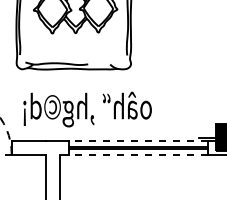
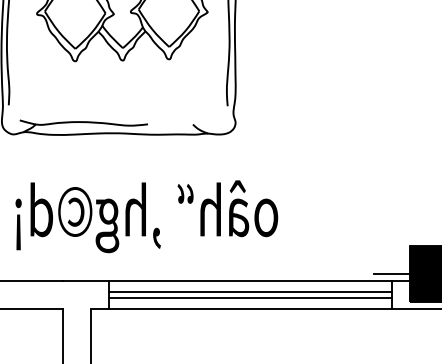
line: (137, 141) -> (248, 281), dashed -> solid
line: (137, 154) -> (248, 308), dashed -> solid

